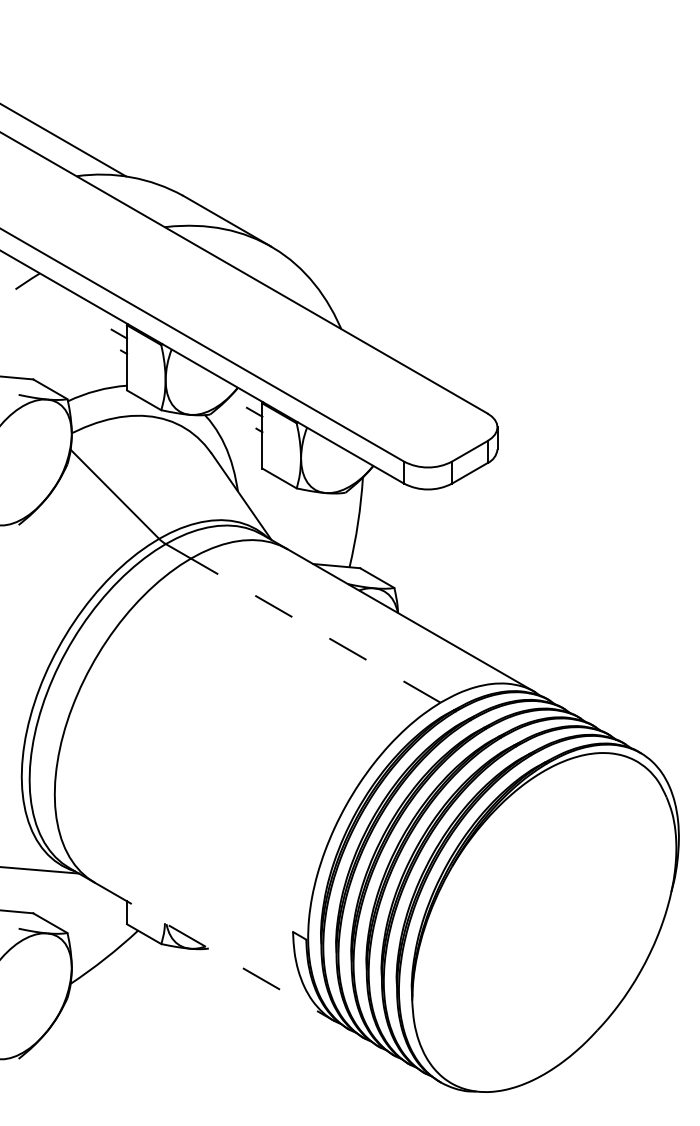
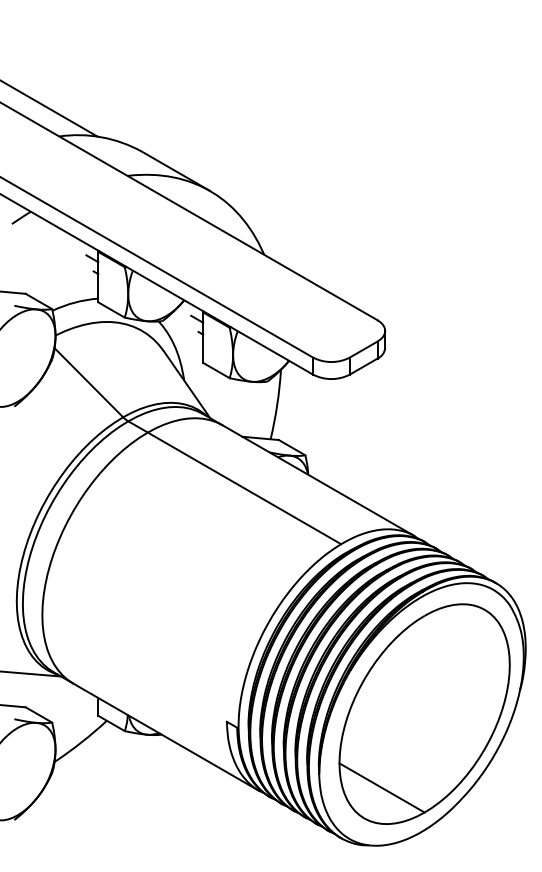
line: (315, 630) -> (244, 488), dashed -> solid
part: (548, 921) -> (424, 713), added
line: (214, 951) -> (166, 736), dashed -> solid

